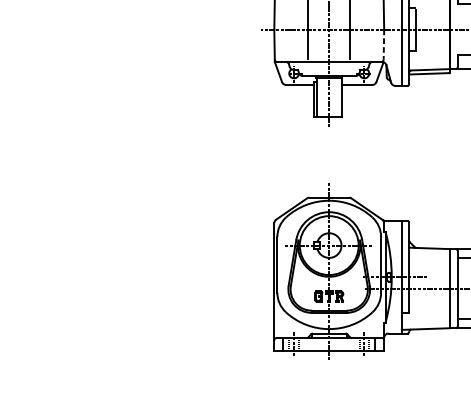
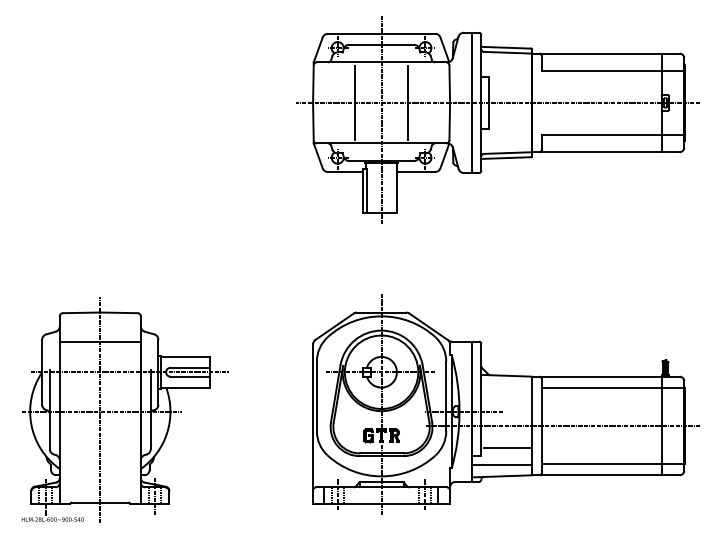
line: (383, 44) -> (449, 121), dashed -> solid
part: (123, 275) -> (124, 409), added
line: (430, 306) -> (507, 448), added
line: (425, 319) -> (501, 464), added

